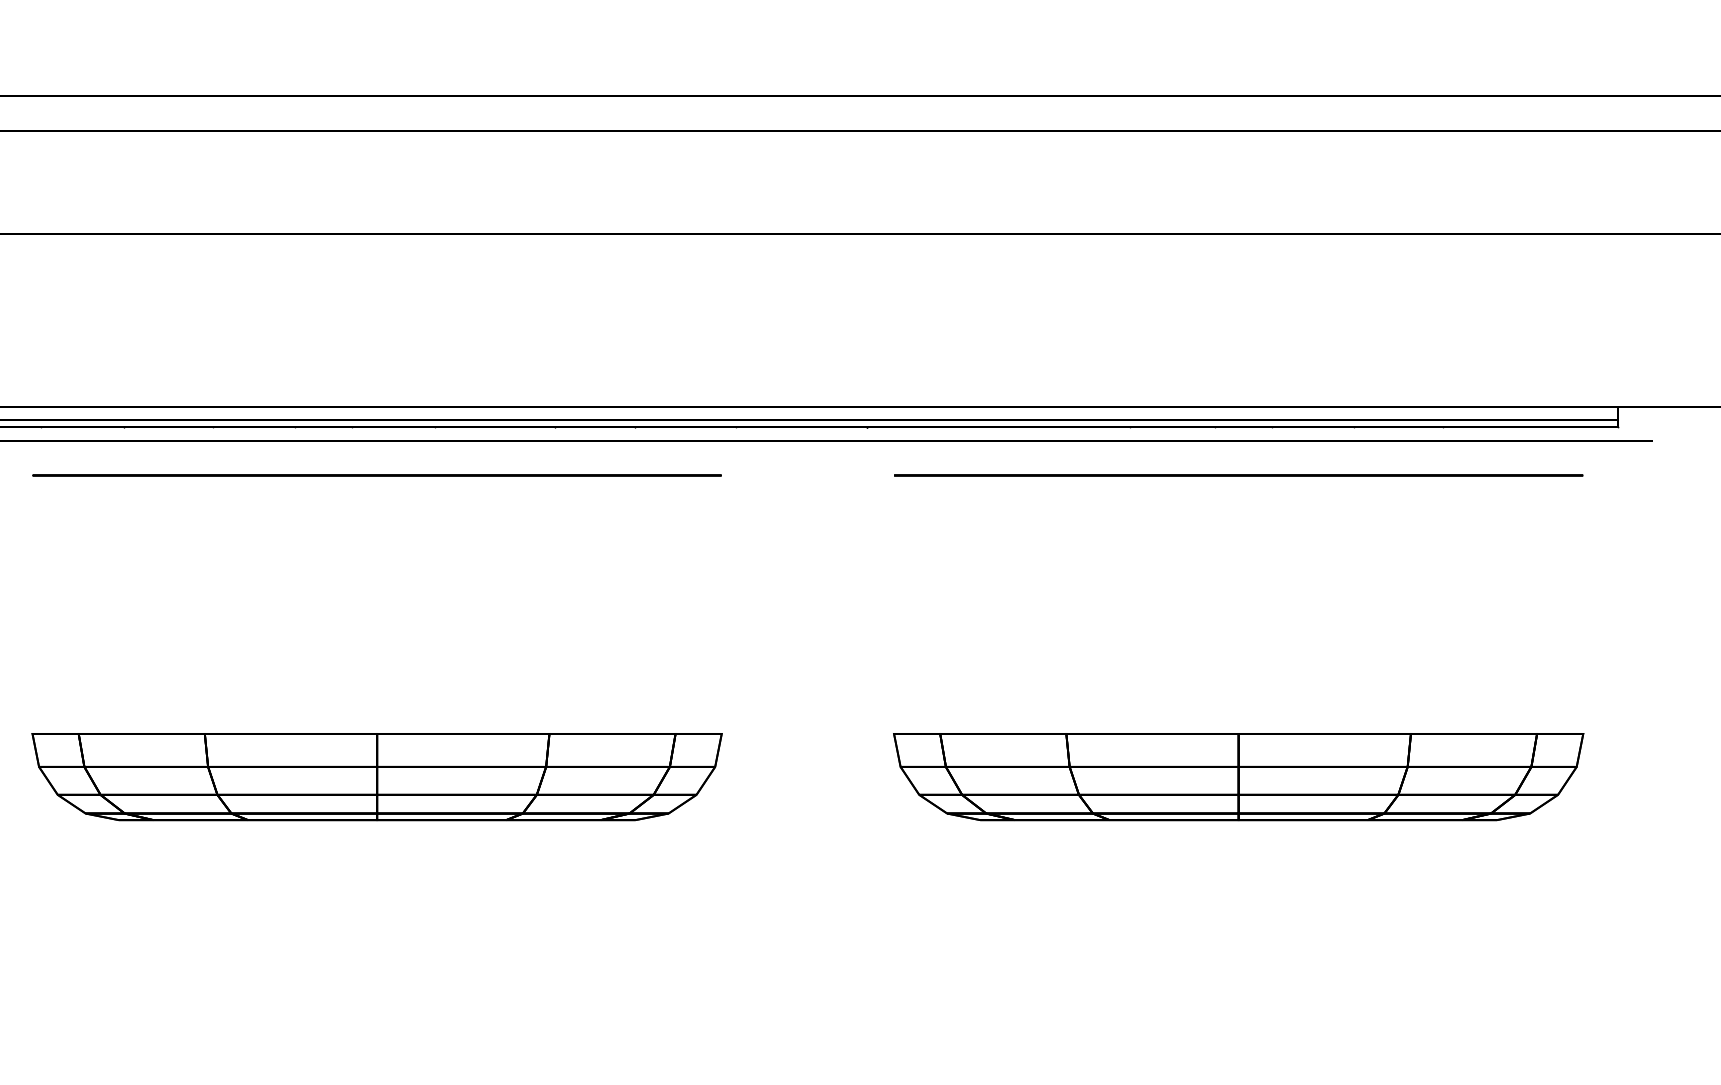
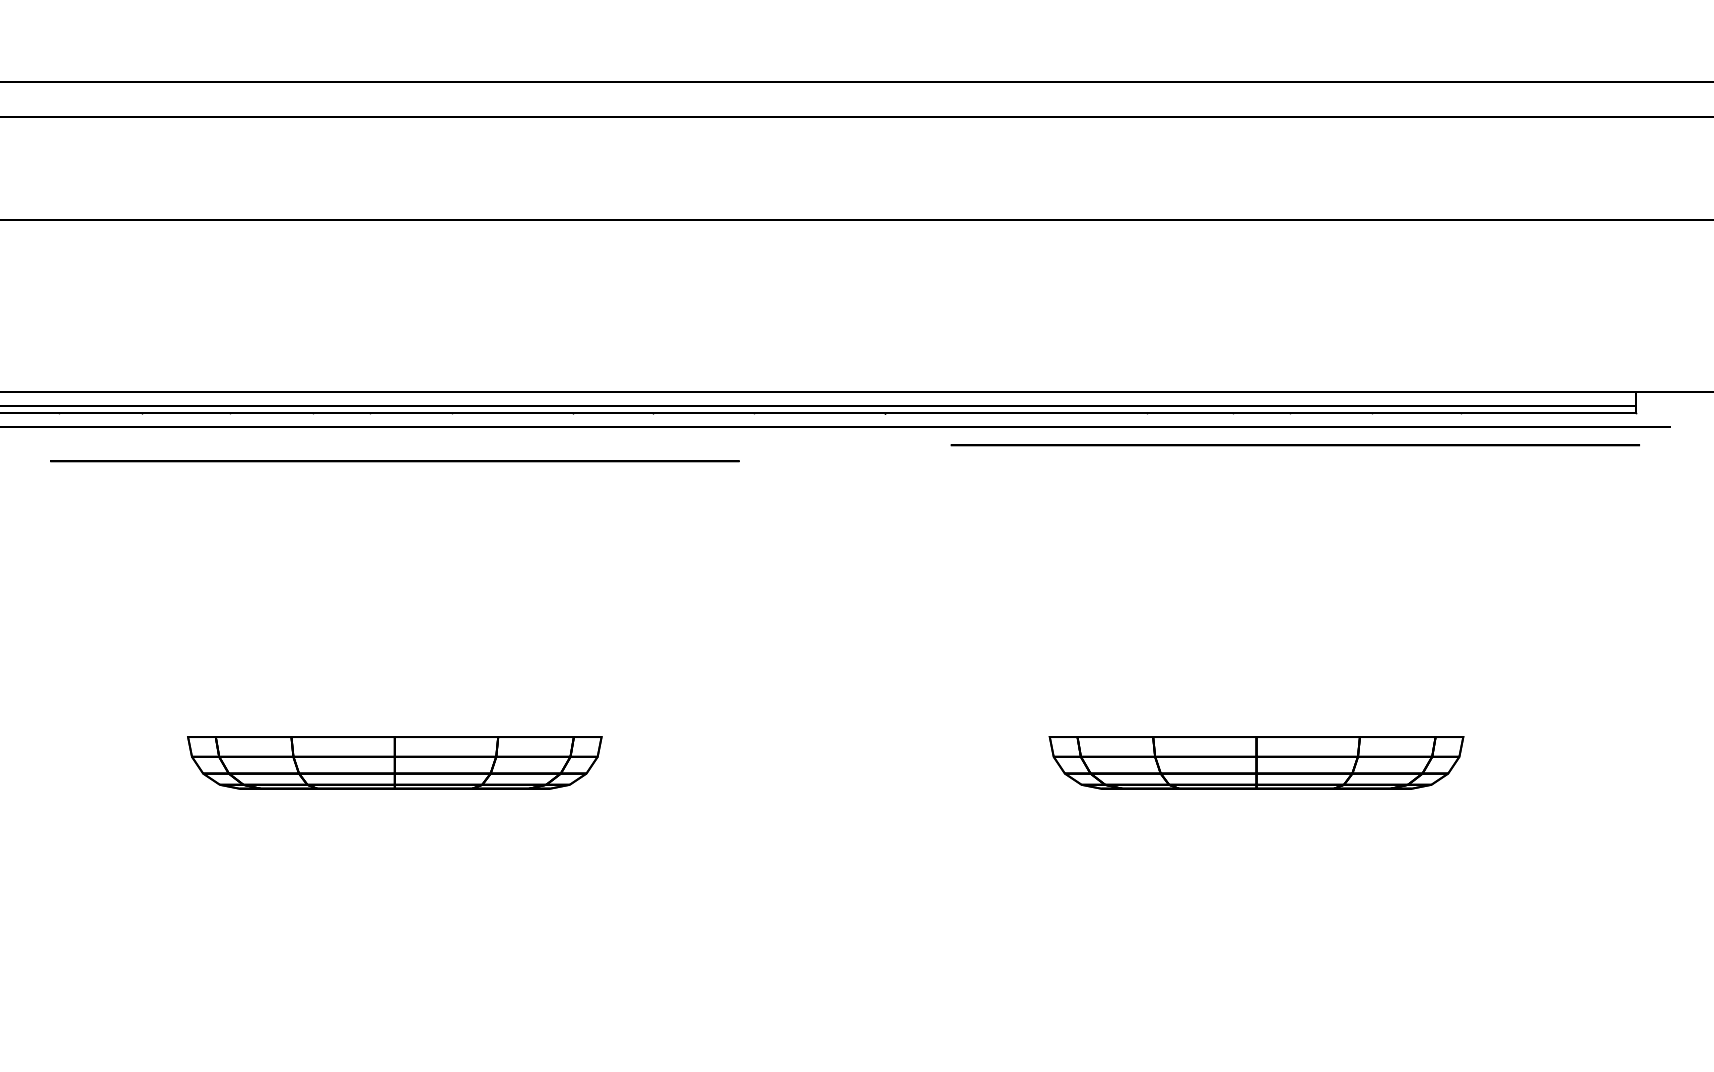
circle: (1238, 475) -> (1295, 445), moved
part: (376, 777) -> (394, 763), size x0.6
part: (1238, 777) -> (1256, 763), size x0.6

